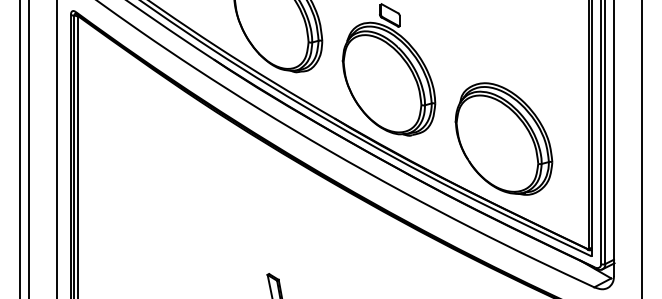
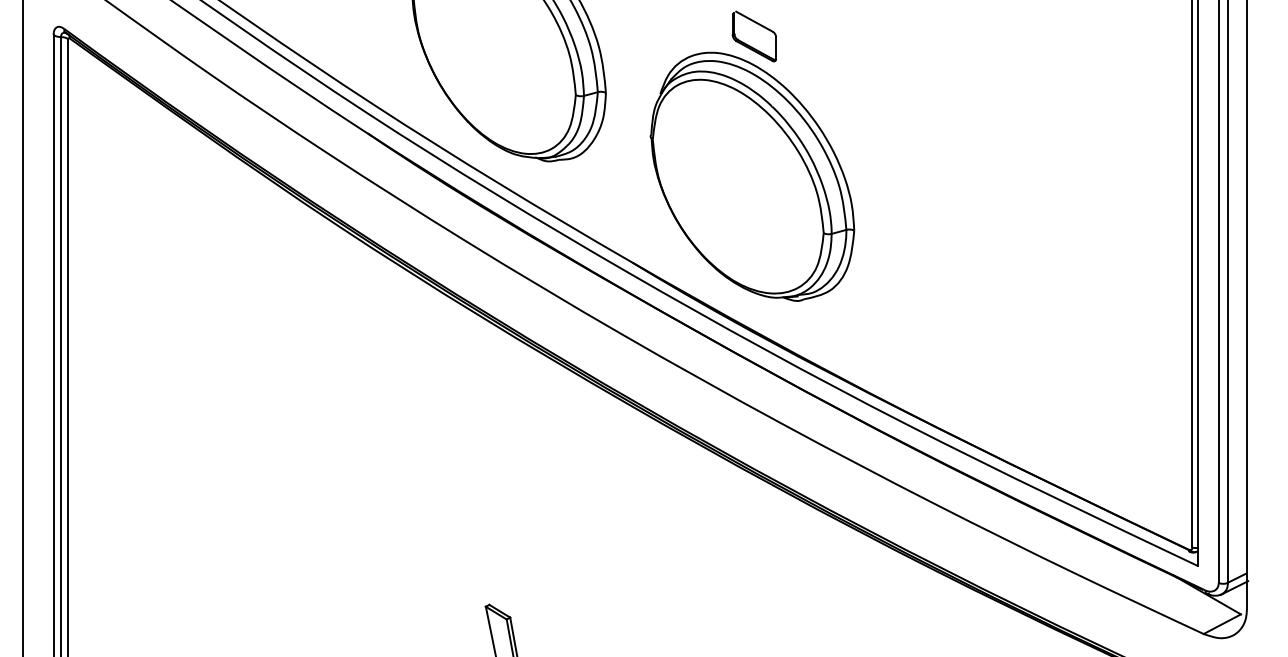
part: (503, 138) -> (1004, 306), removed

